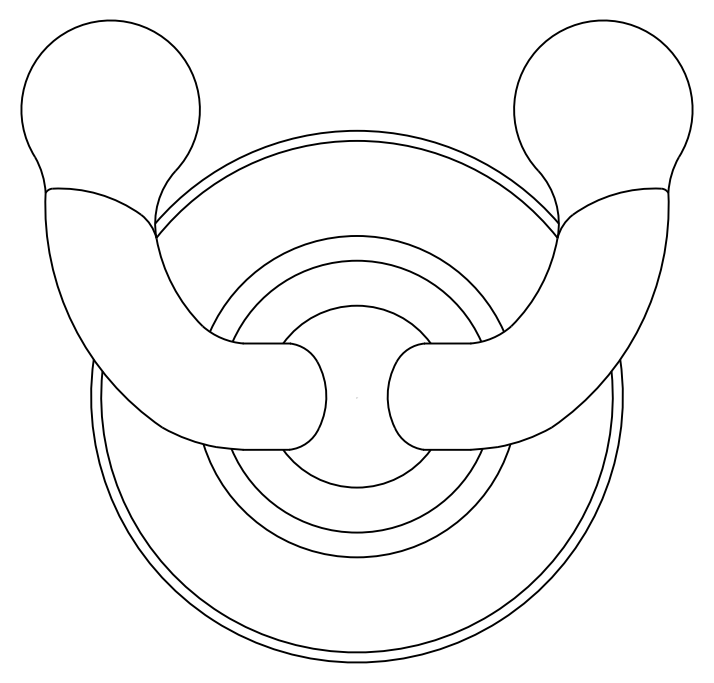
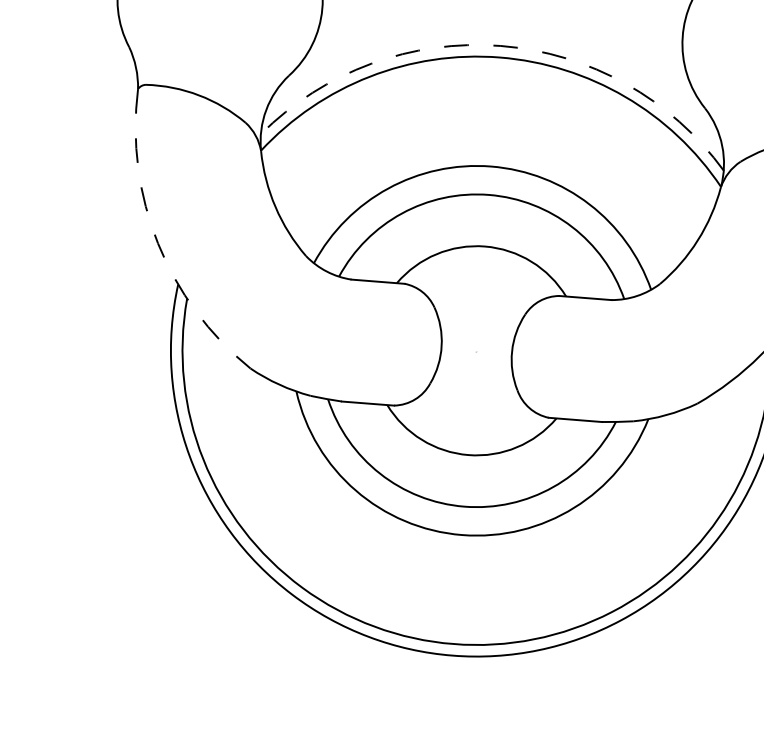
arc: (357, 130) -> (501, 45), solid -> dashed
arc: (73, 325) -> (158, 243), solid -> dashed

